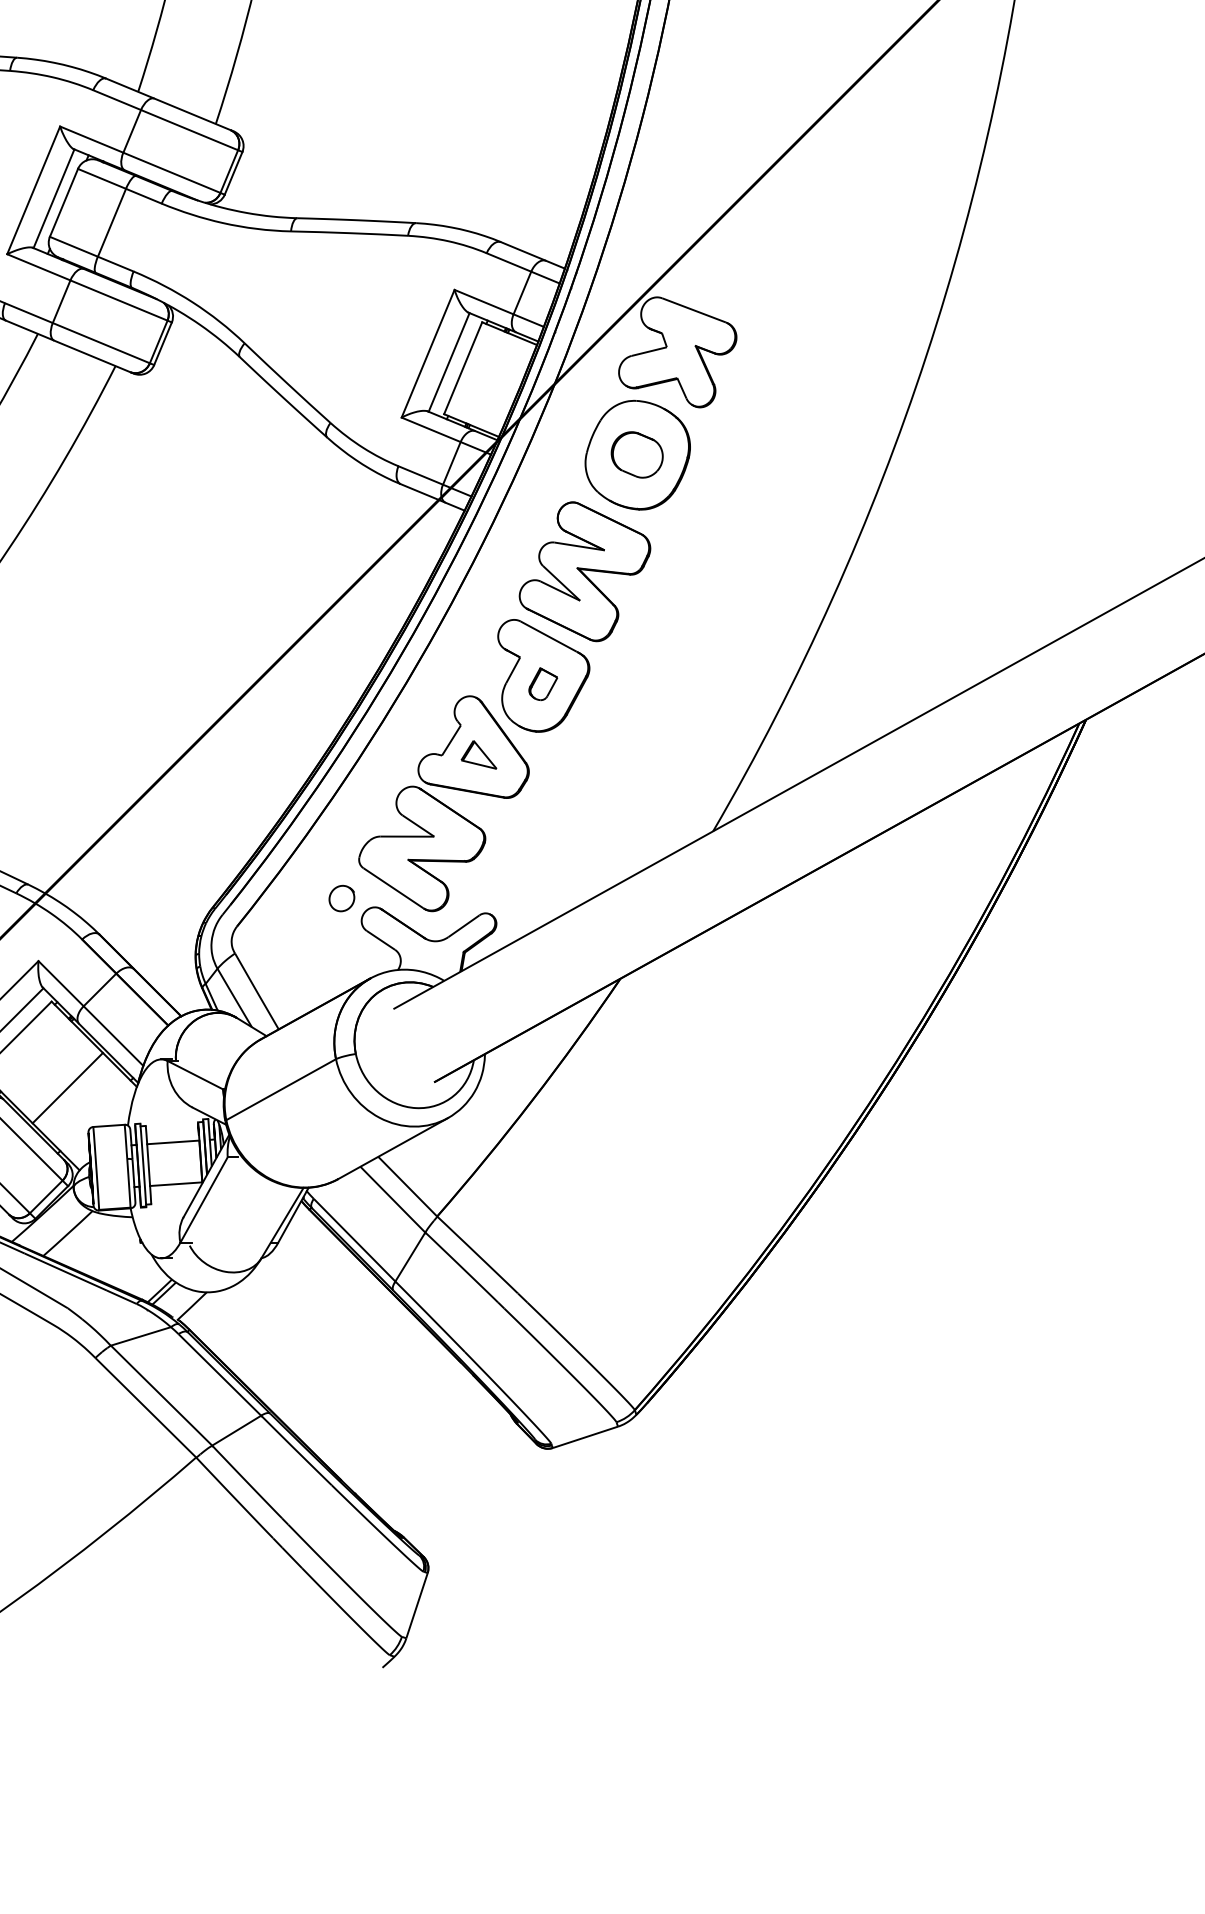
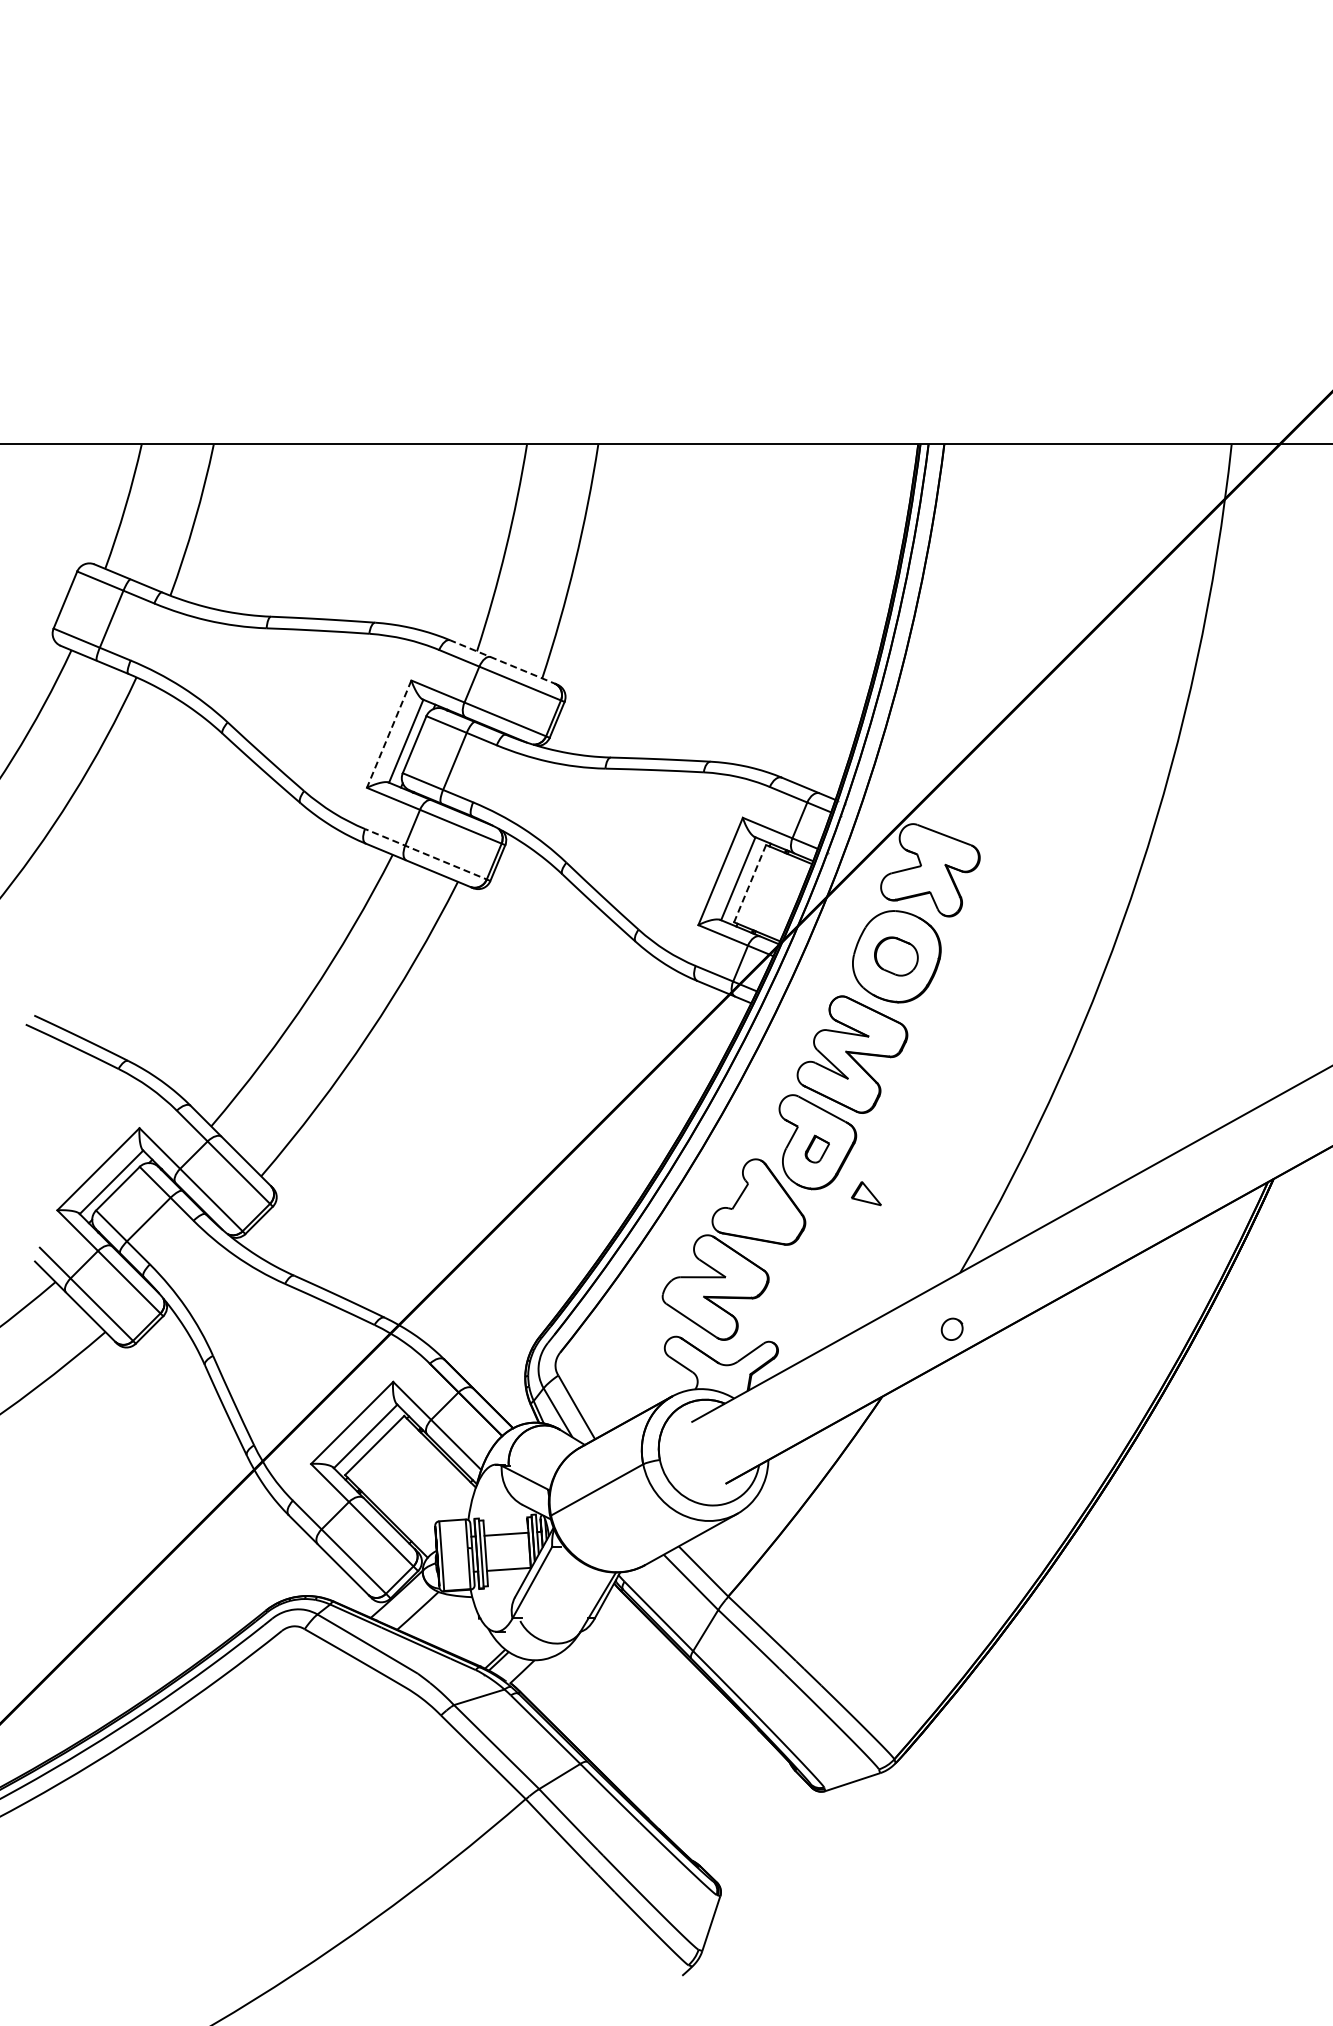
line: (169, 105) -> (503, 662), solid -> dashed
line: (32, 190) -> (388, 734), solid -> dashed
line: (79, 334) -> (427, 855), solid -> dashed
line: (463, 368) -> (750, 883), solid -> dashed
part: (479, 754) -> (866, 1193), moved
part: (341, 897) -> (951, 1328), moved
line: (67, 1087) -> (417, 1488), removed

